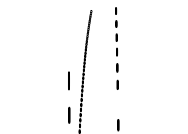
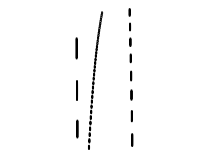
line: (68, 43) -> (76, 48), added
line: (117, 104) -> (131, 116), added

